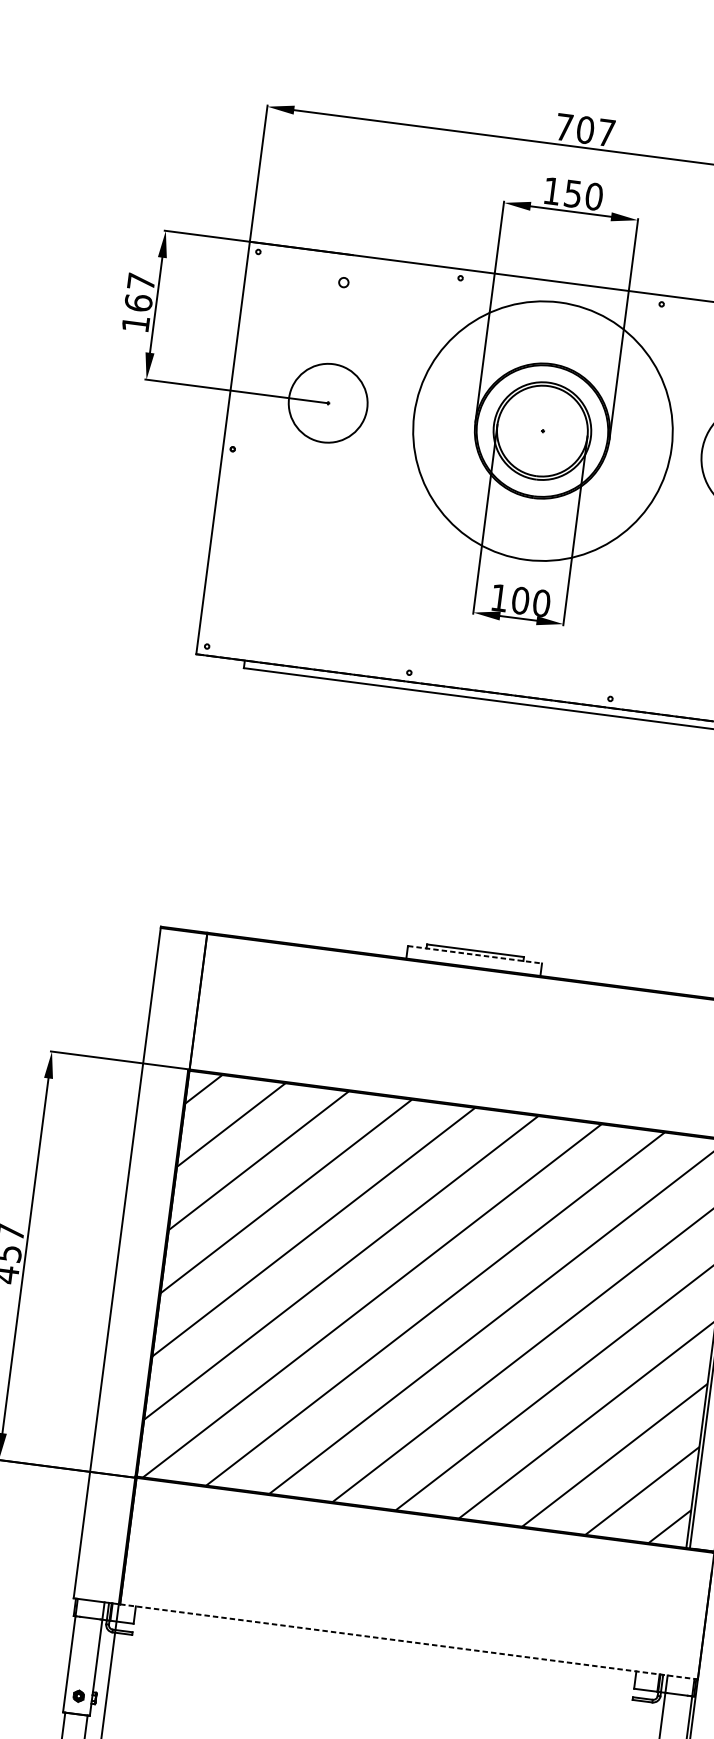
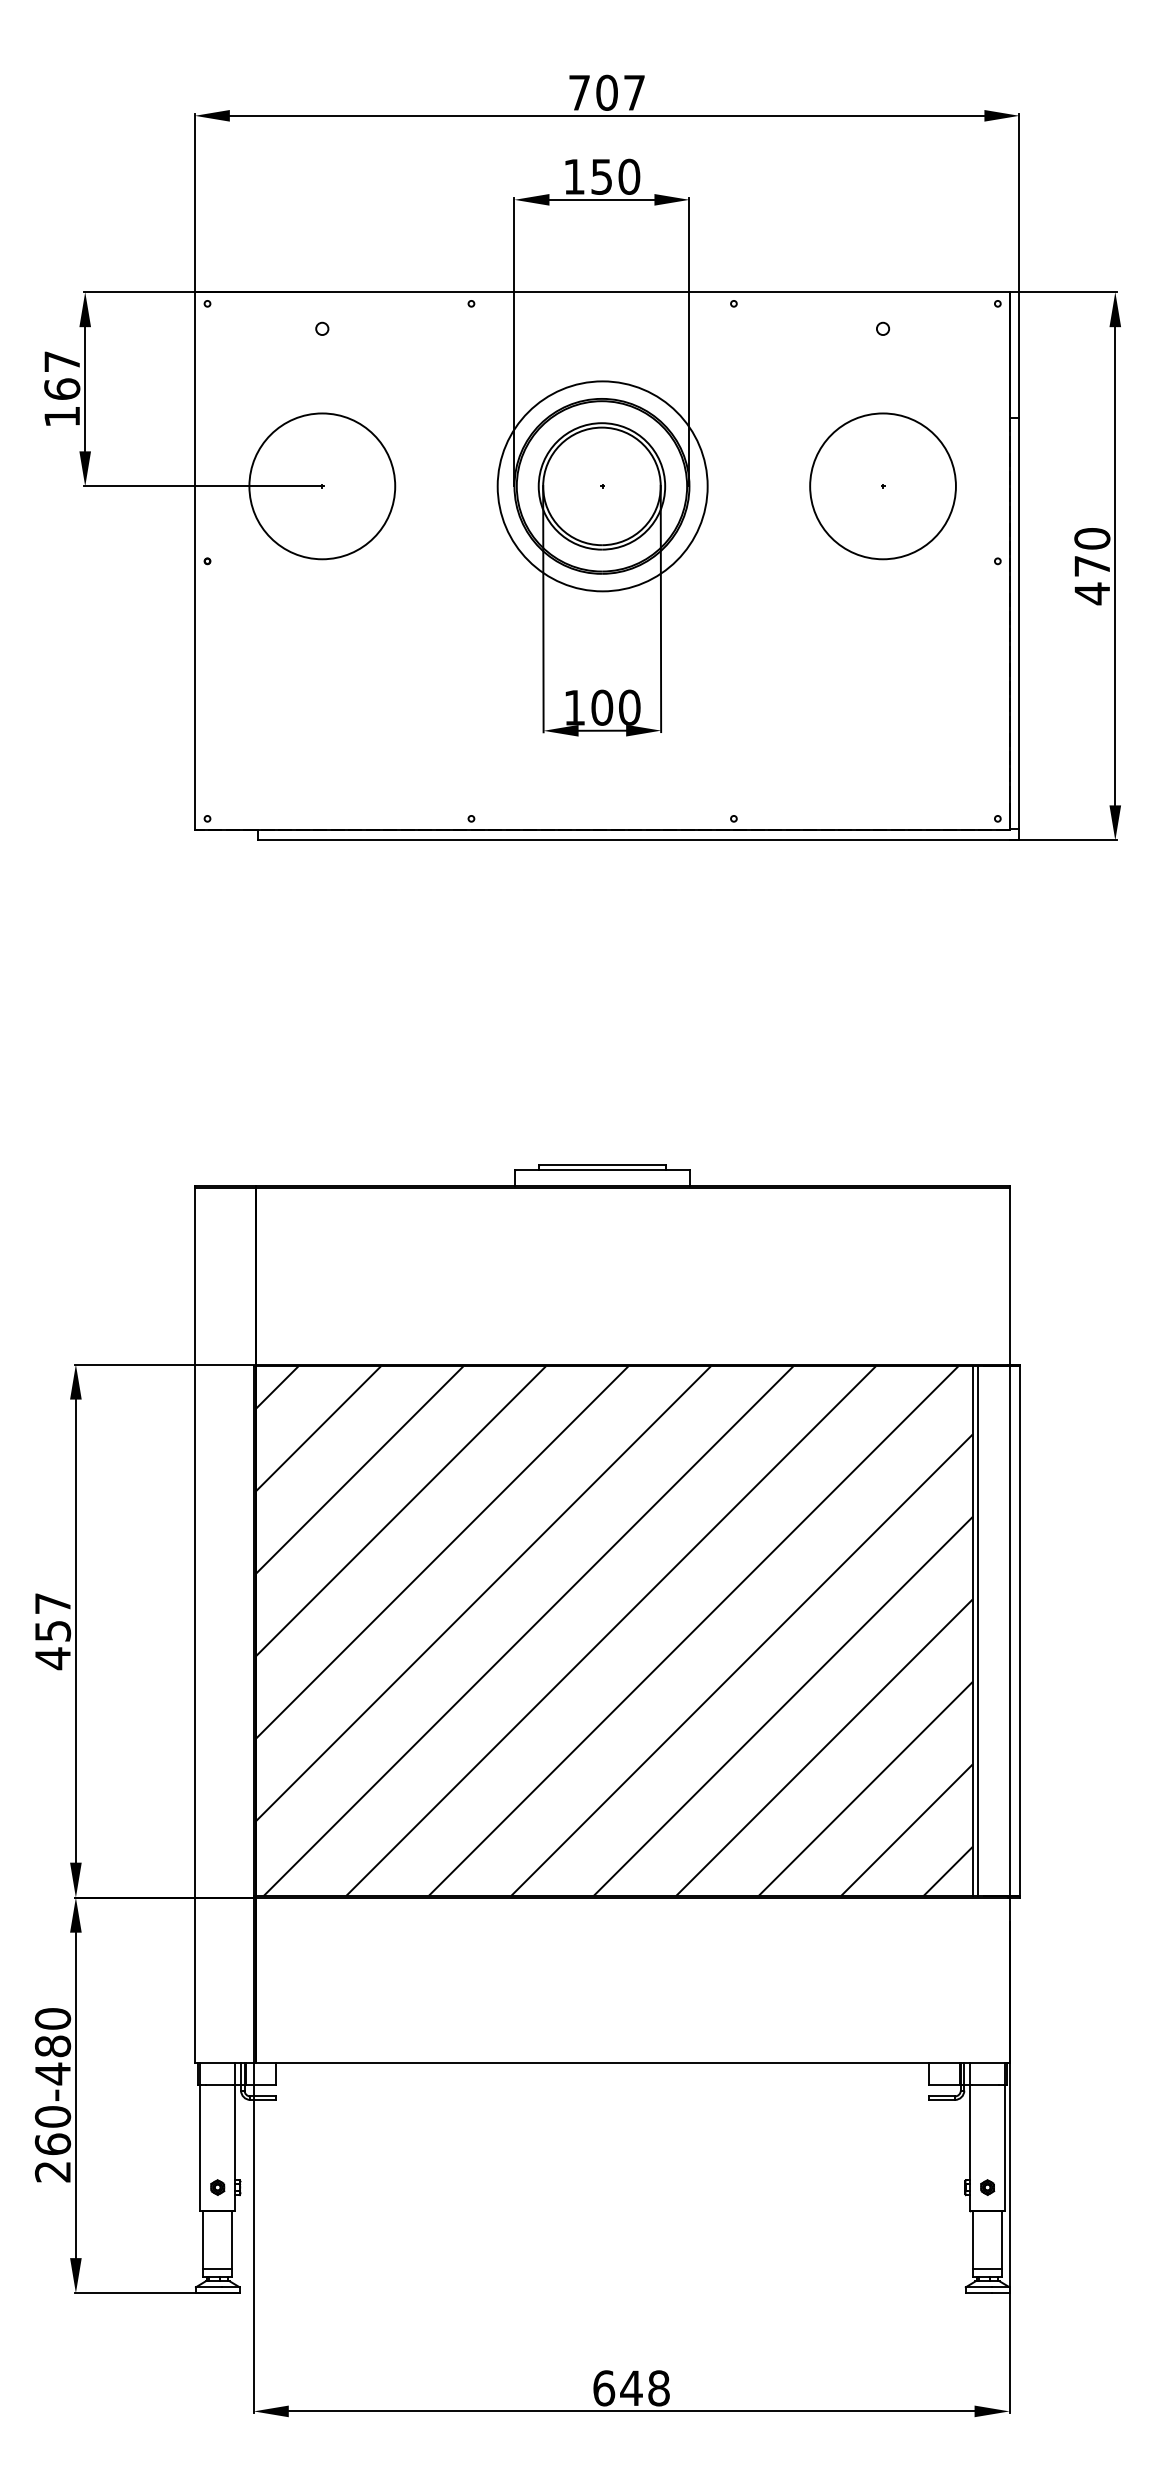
circle: (328, 403) -> (322, 486), size x1.43
circle: (542, 431) -> (602, 486), size x0.62
line: (475, 954) -> (603, 1169), dashed -> solid
line: (409, 1641) -> (633, 2062), dashed -> solid

